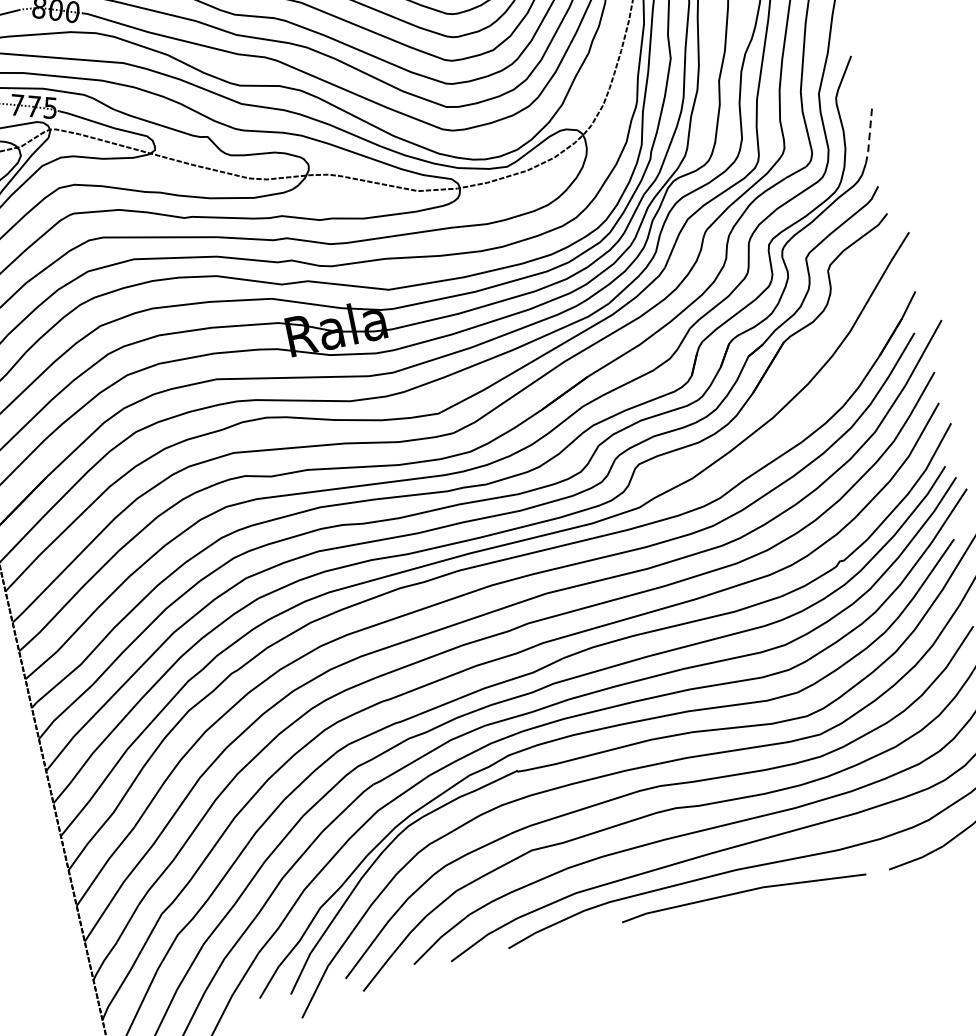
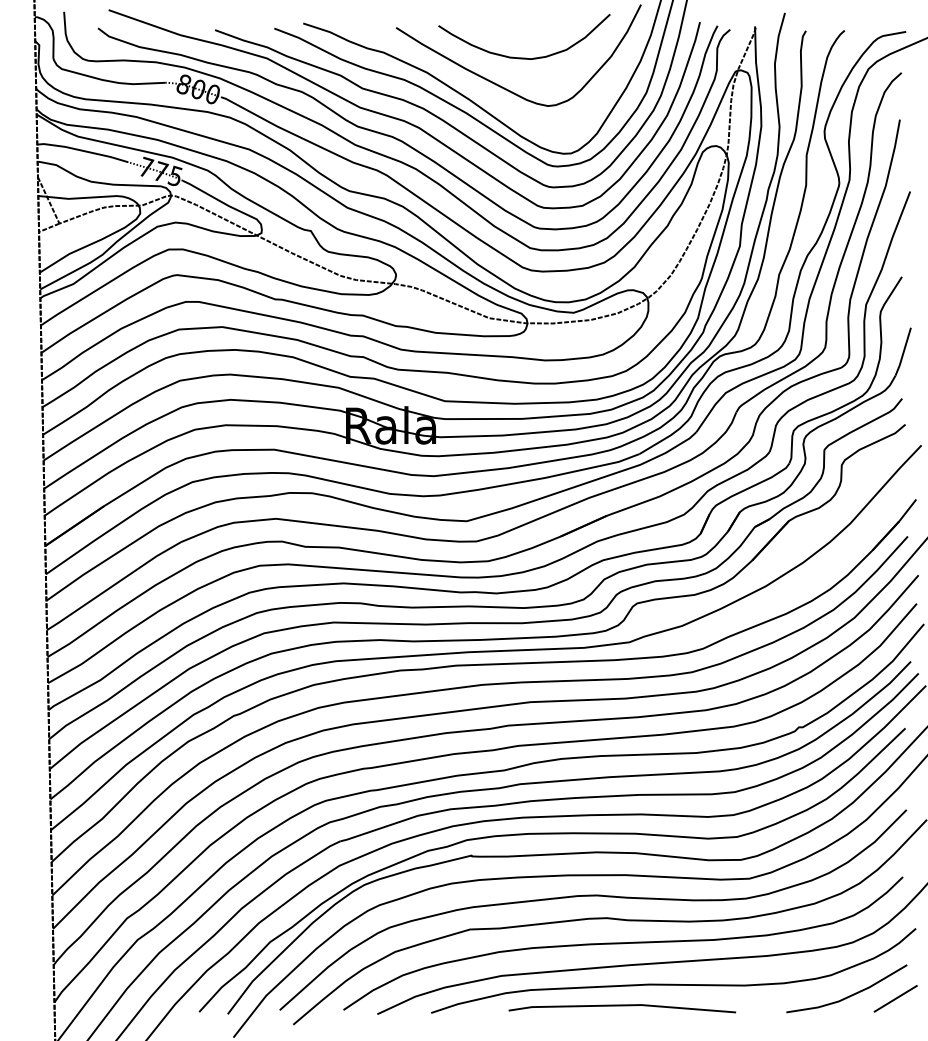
line: (869, 137) -> (903, 353), dashed -> solid
line: (743, 893) -> (622, 1006), moved

